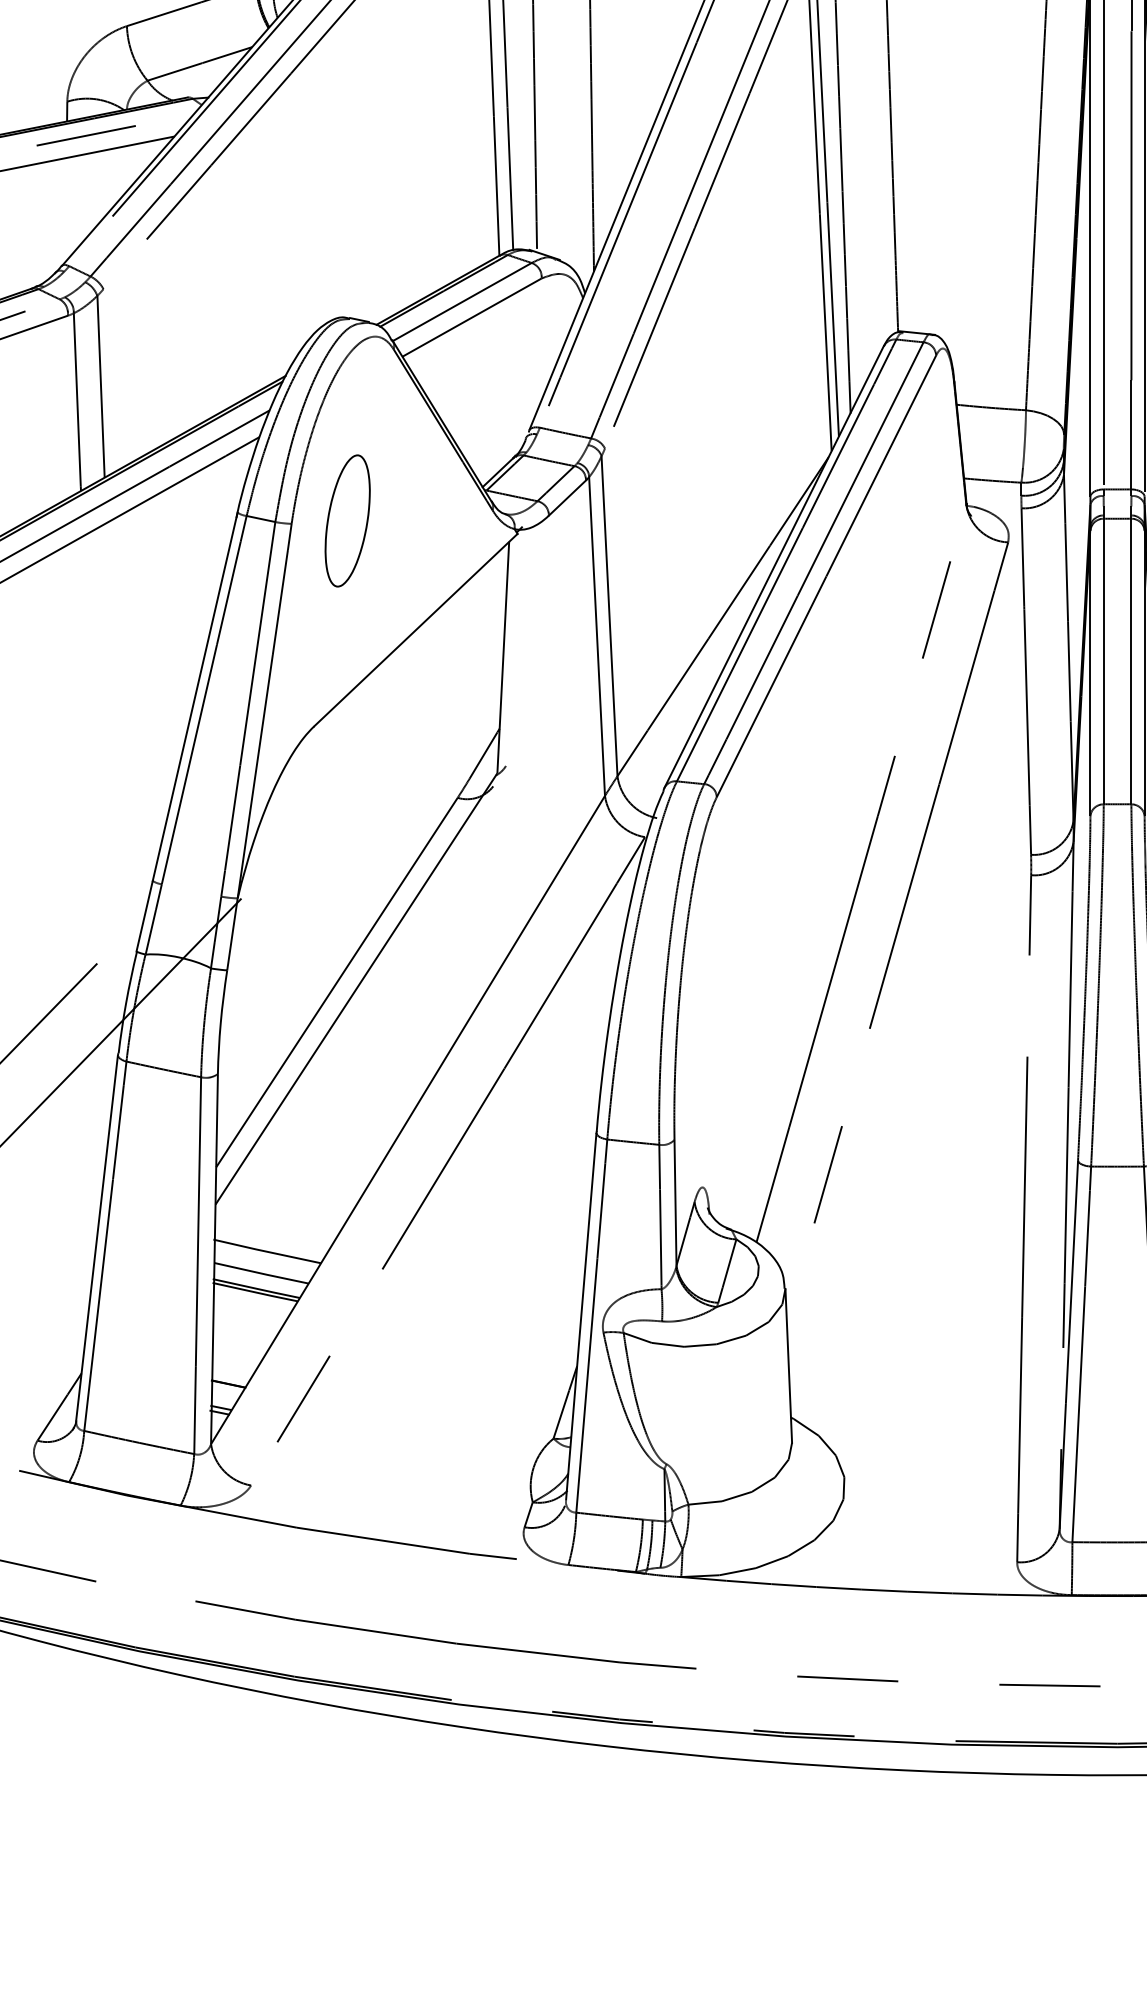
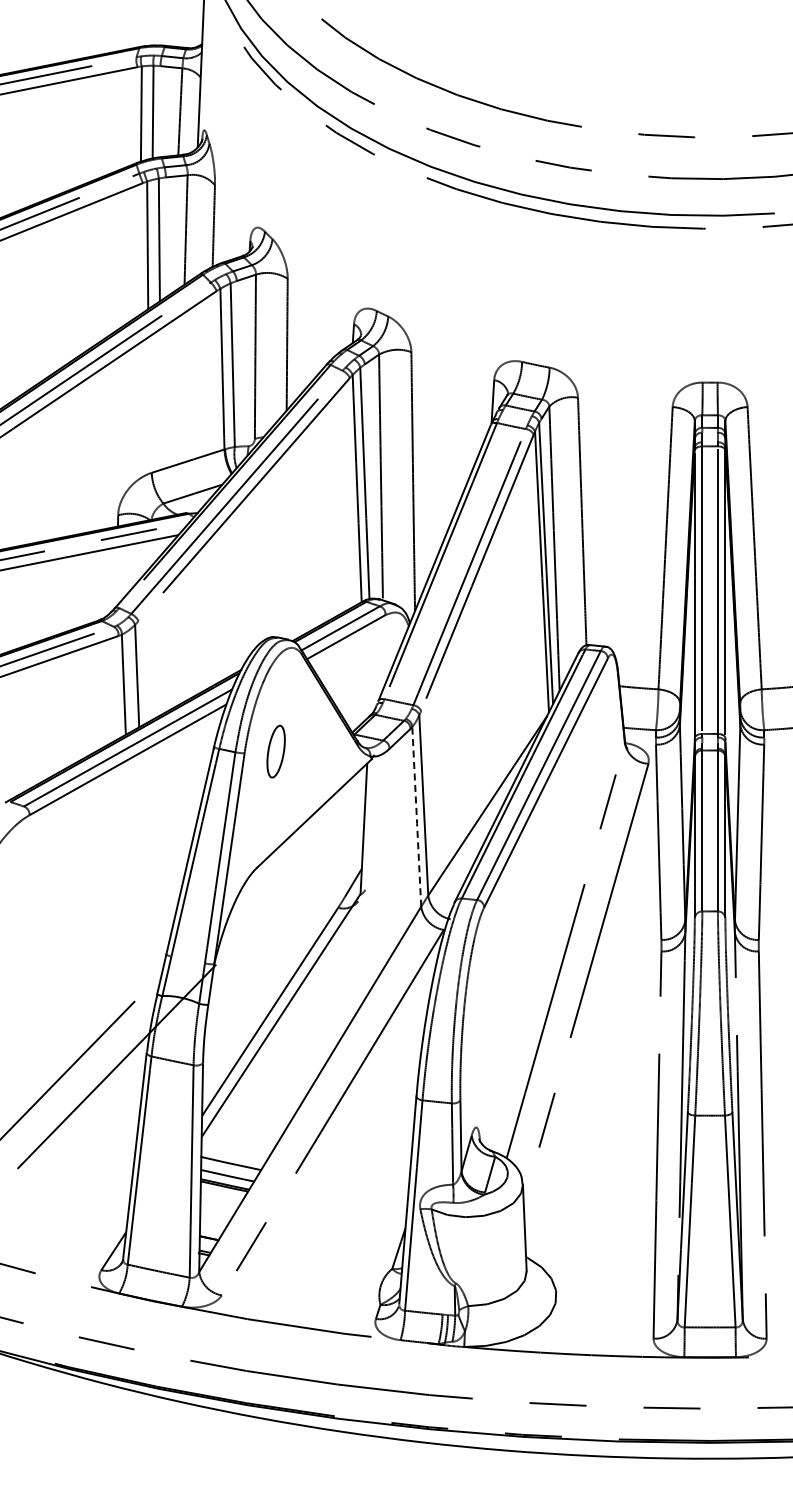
part: (346, 520) -> (275, 751), size x0.7
line: (596, 637) -> (416, 817), solid -> dashed

